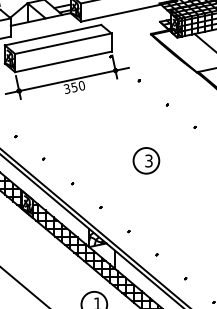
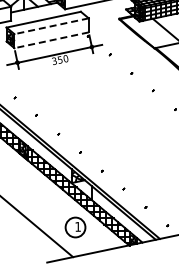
line: (63, 44) -> (51, 26), solid -> dashed
line: (63, 62) -> (51, 40), solid -> dashed
part: (146, 160) -> (115, 116), removed

